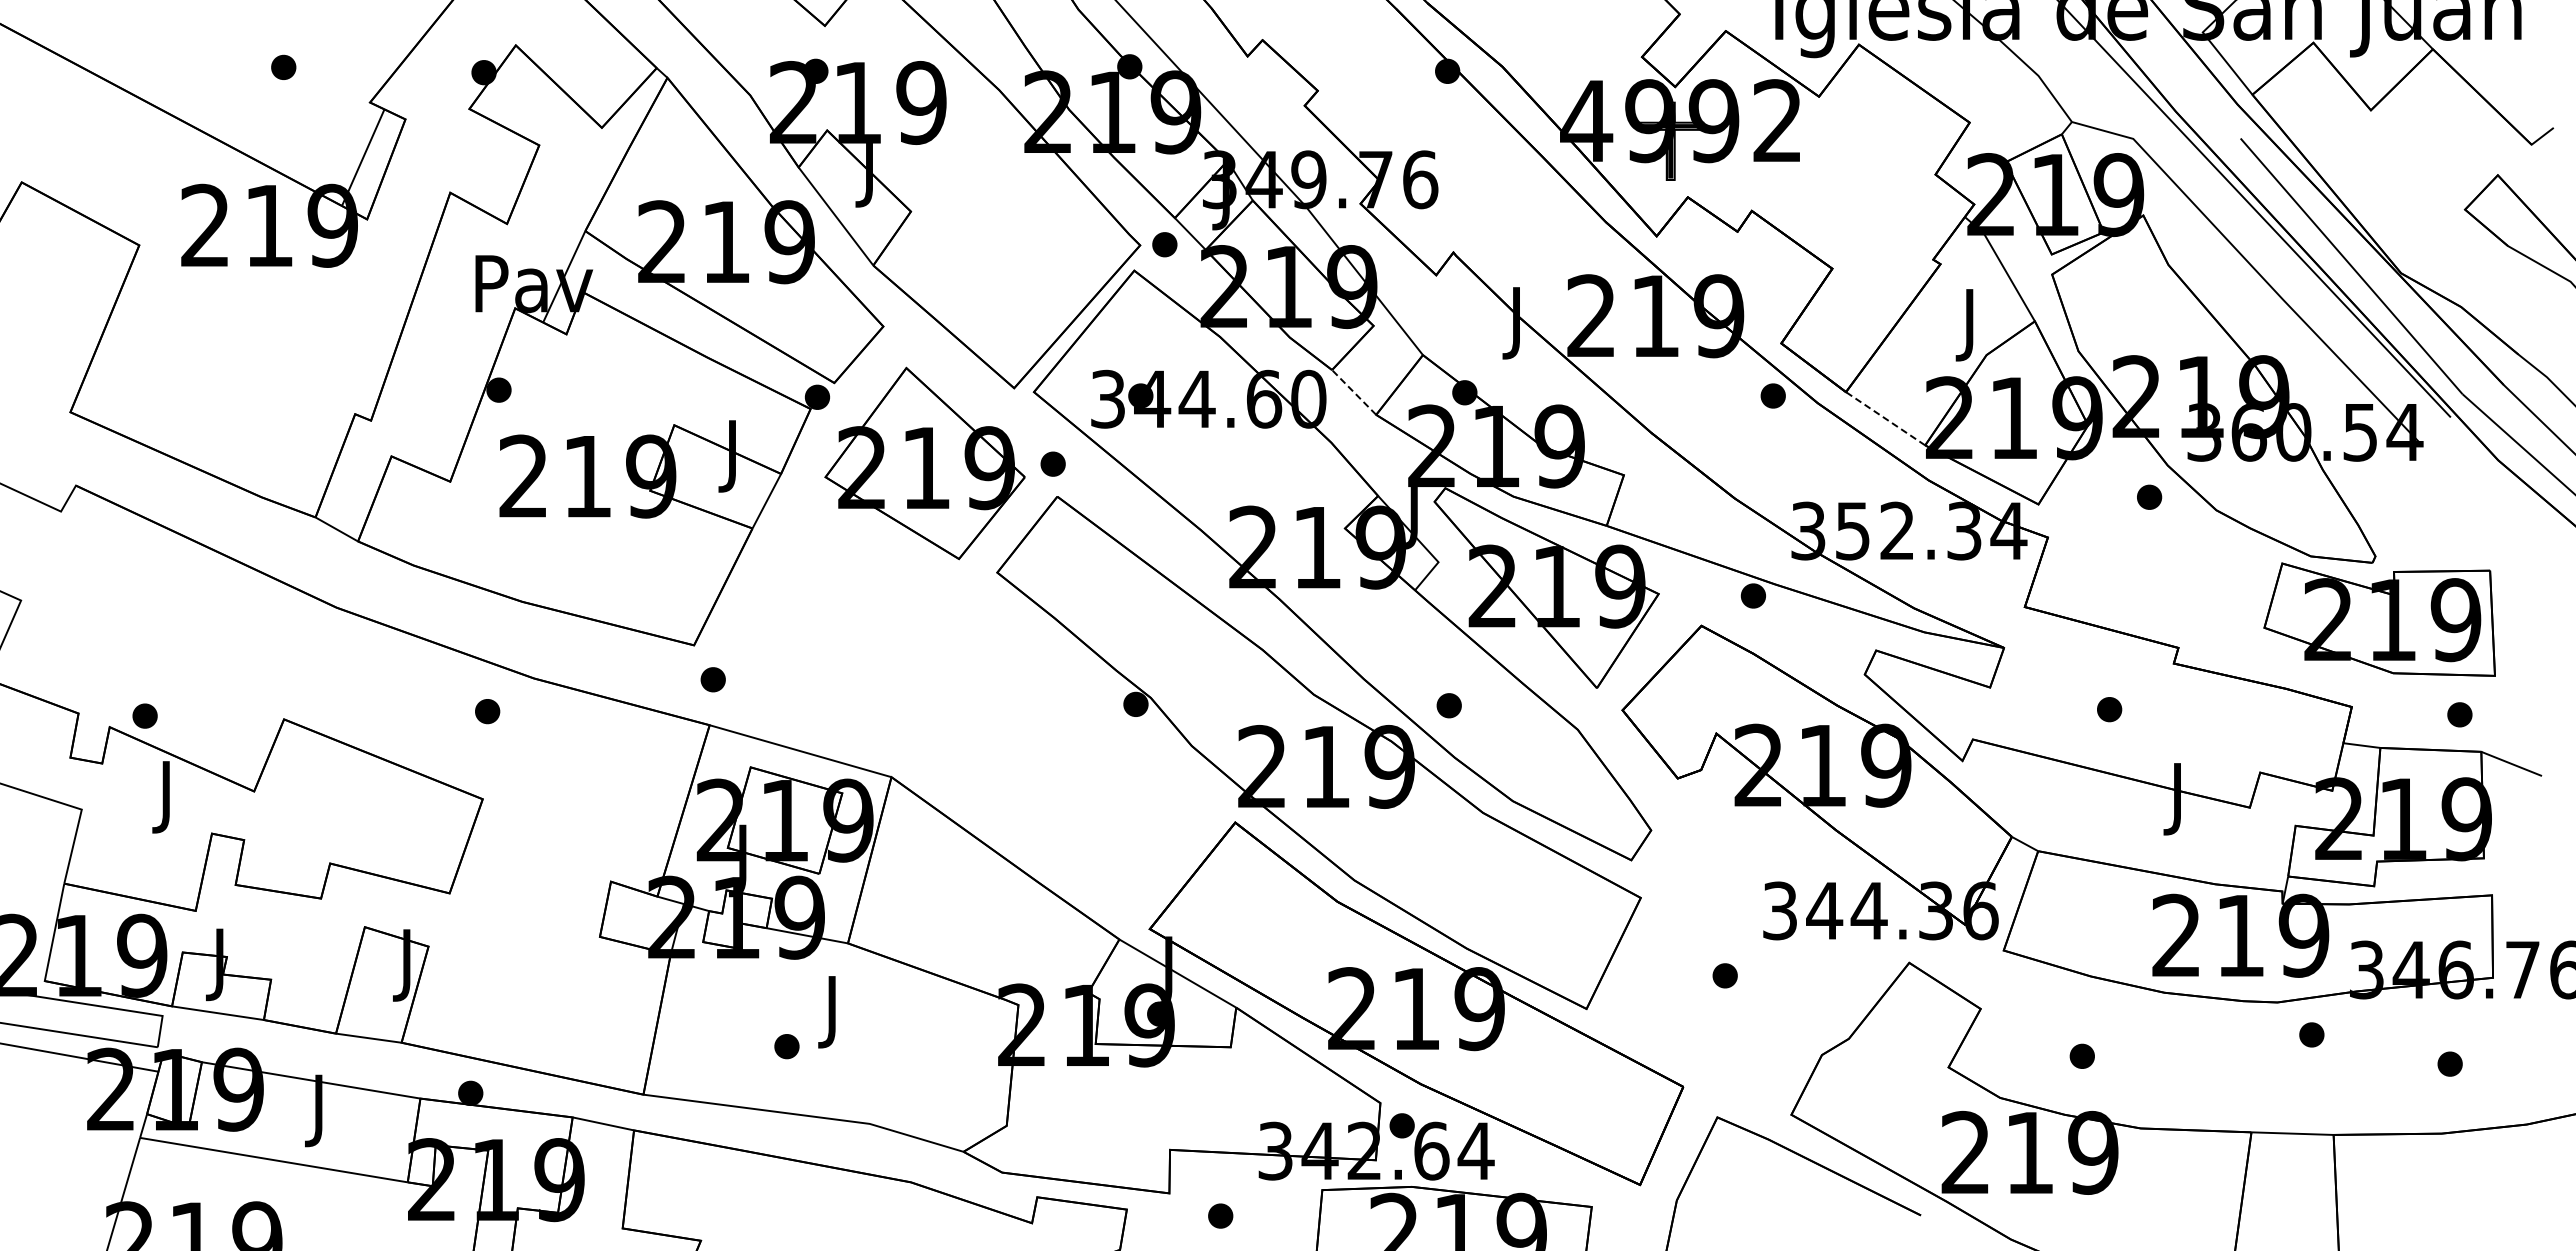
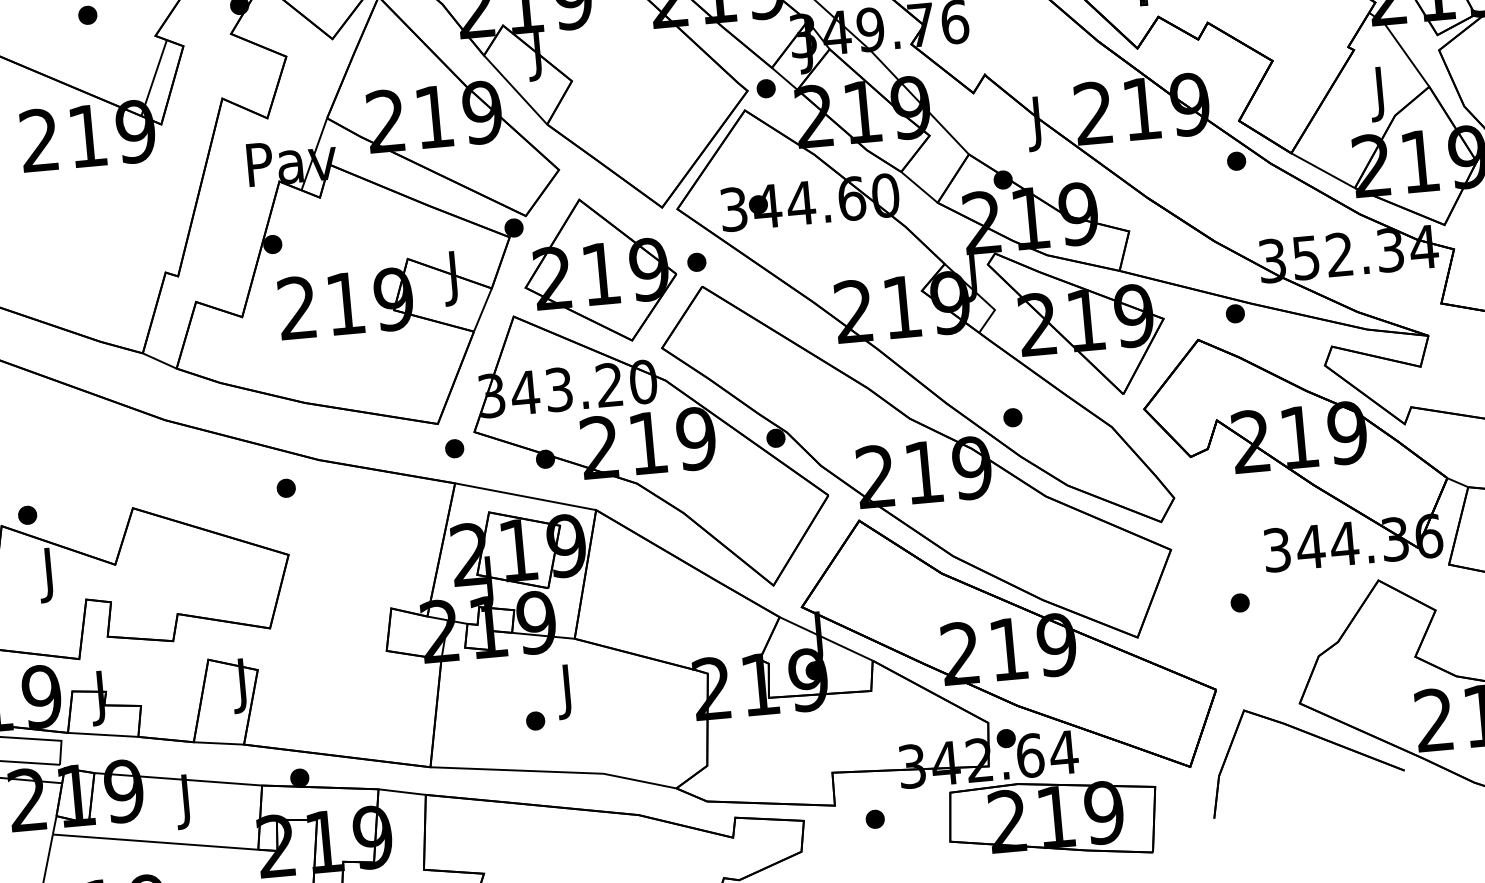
line: (1353, 392) -> (919, 187), dashed -> solid
line: (1885, 418) -> (1323, 170), dashed -> solid
part: (969, 705) -> (650, 450), added

